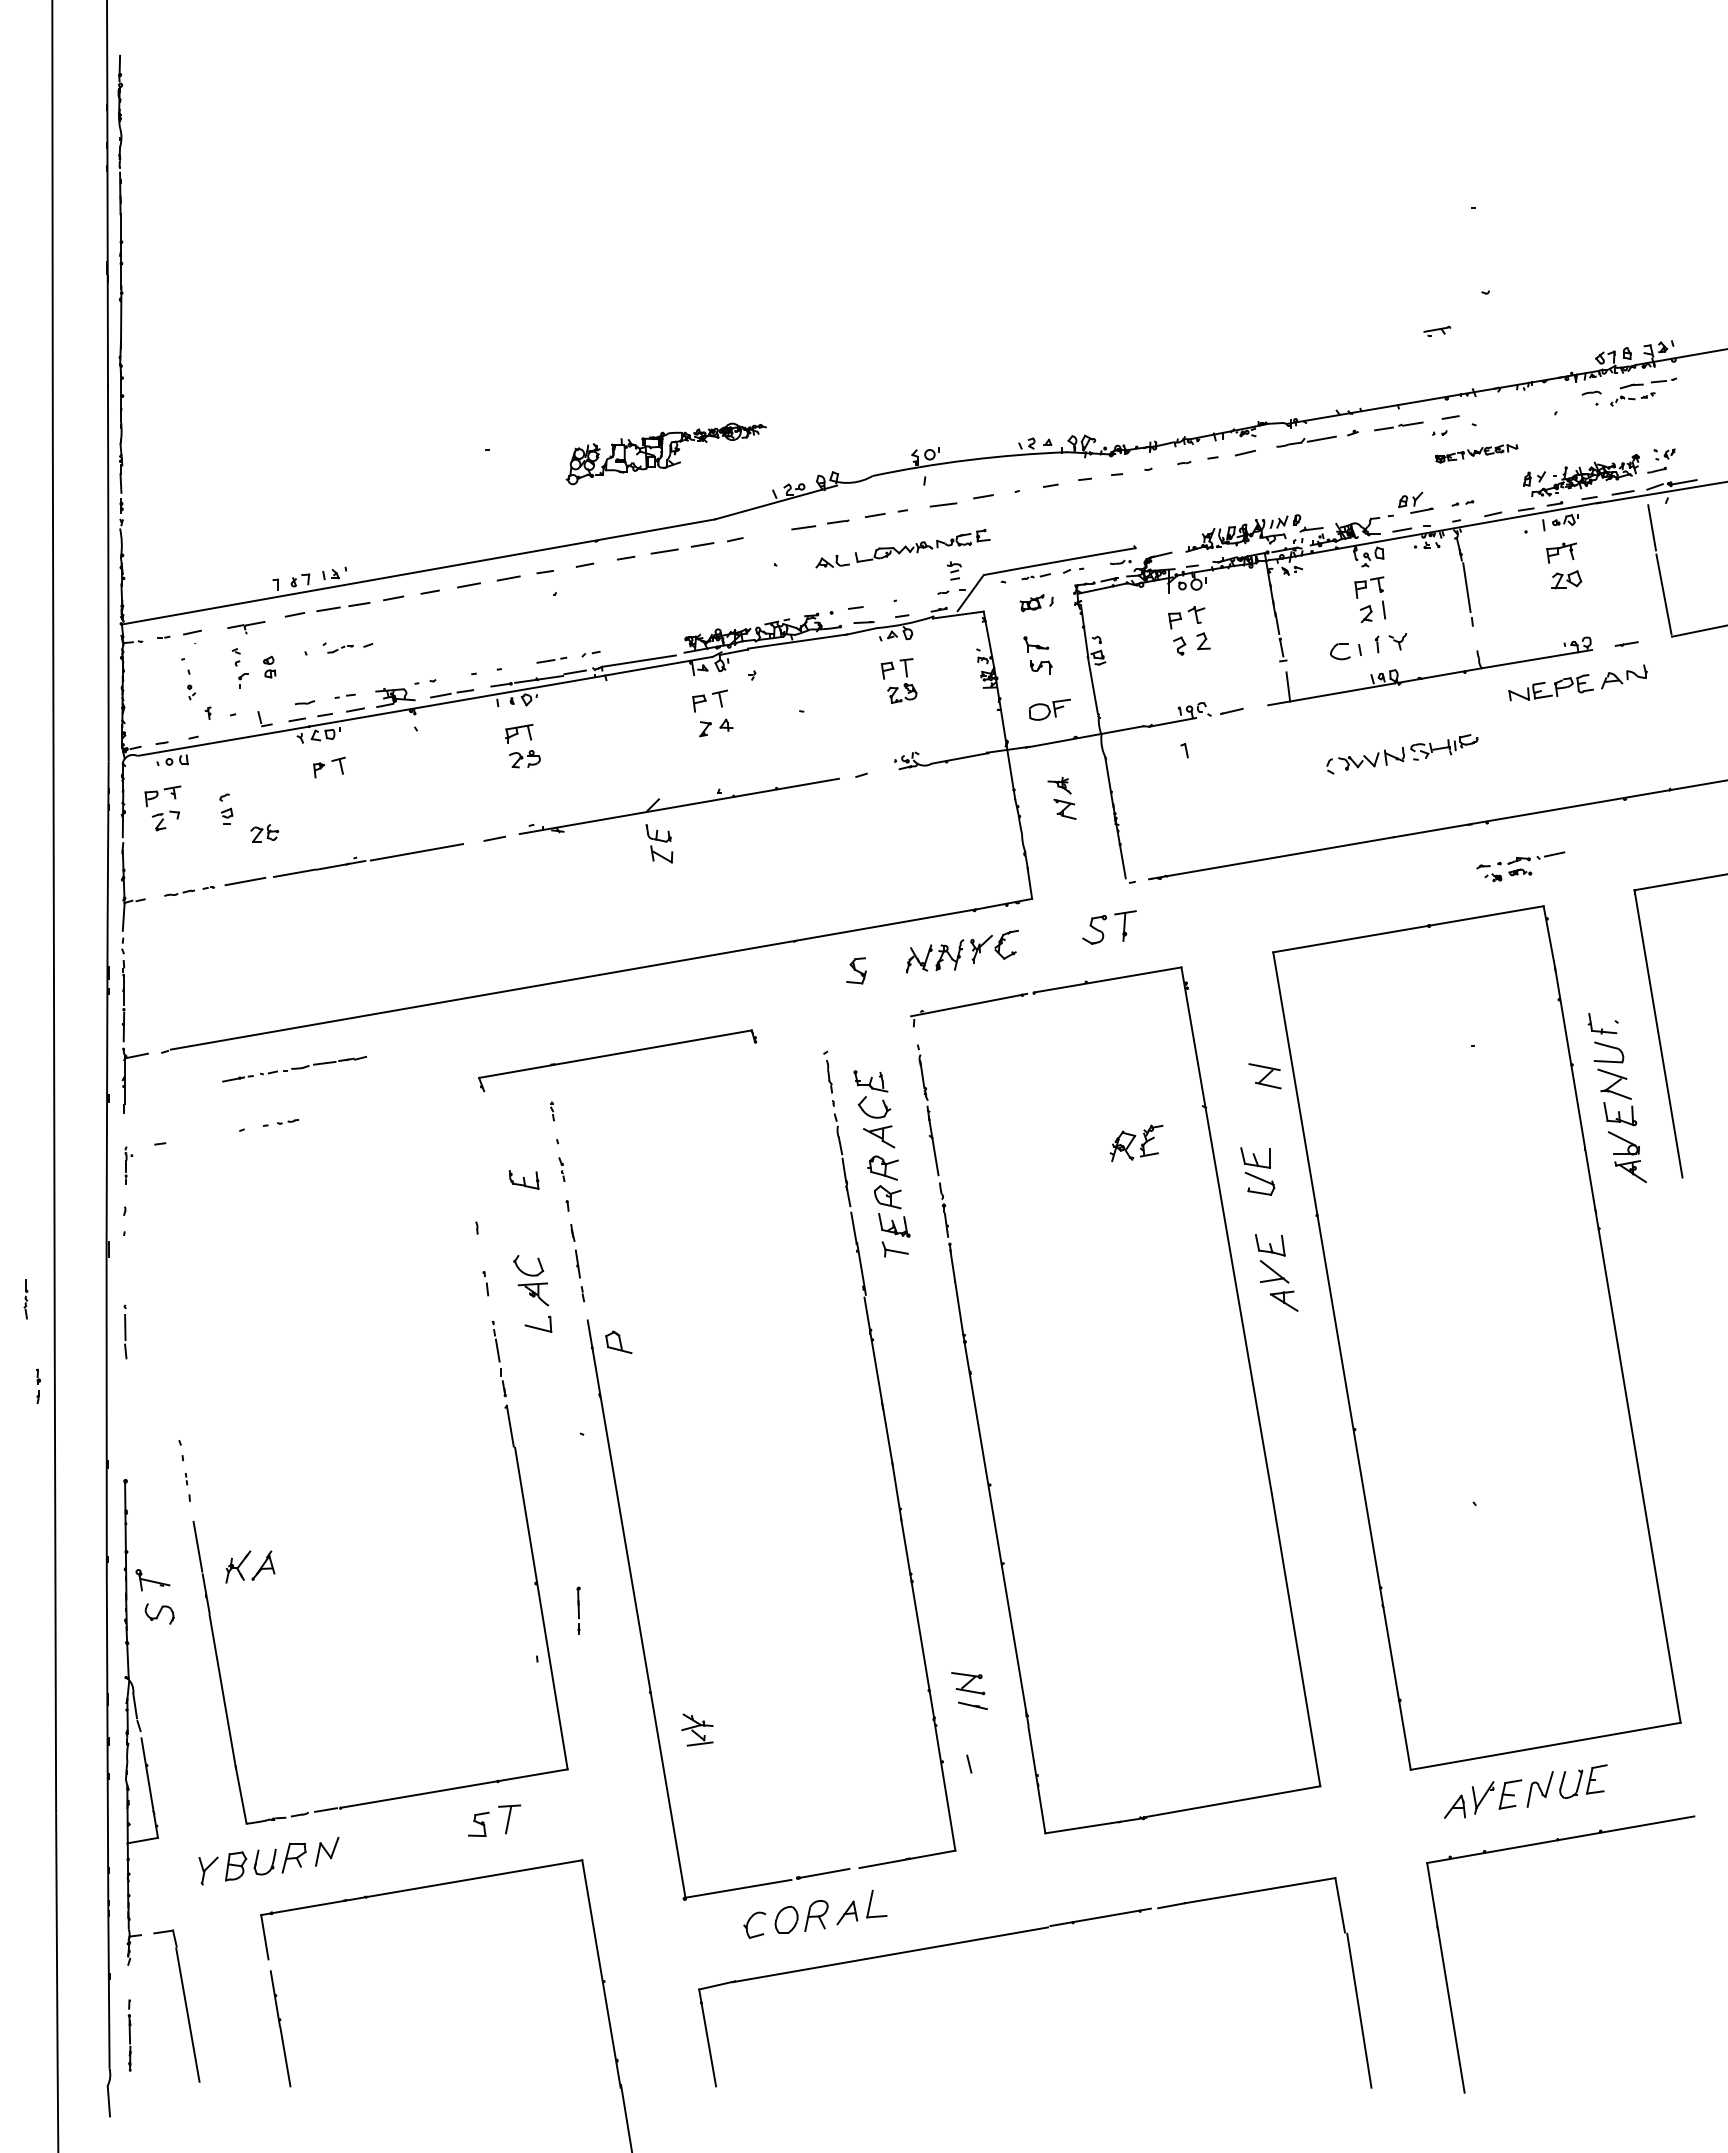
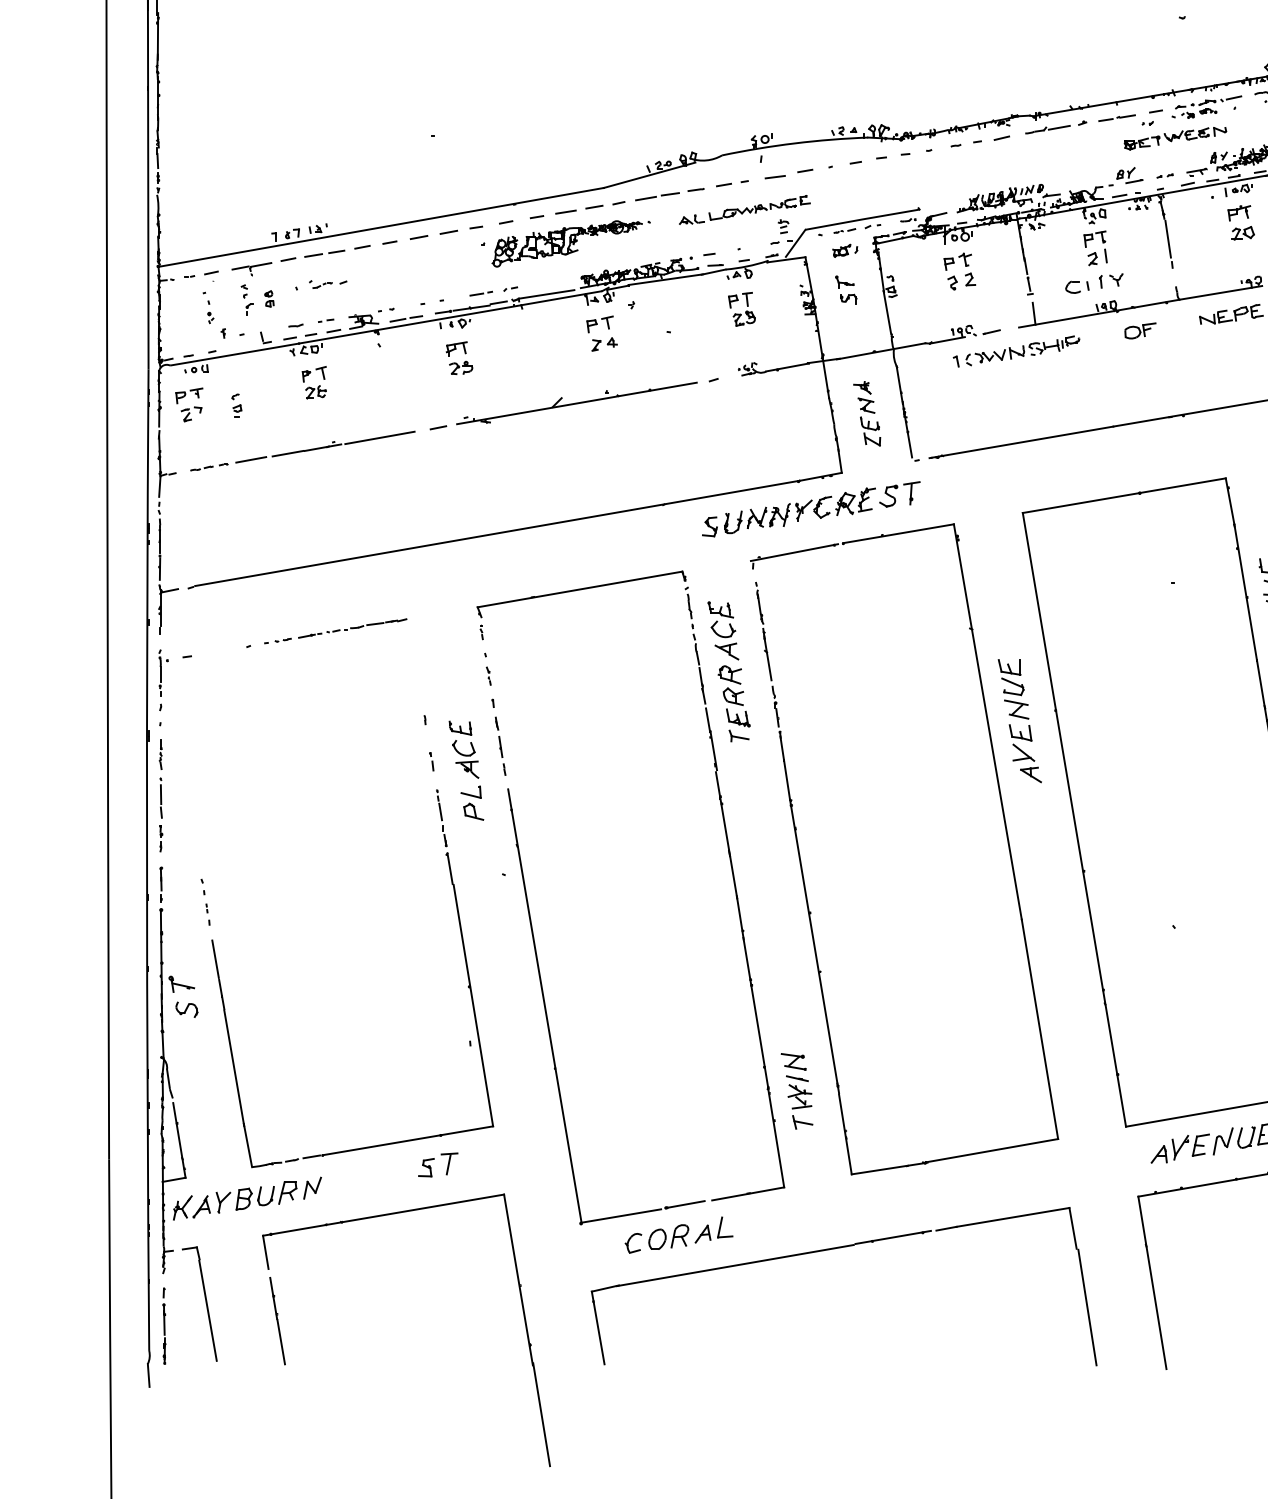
part: (1437, 330) -> (1197, 171), moved
part: (665, 453) -> (566, 243), moved
part: (1476, 453) -> (1175, 138), size x1.67
line: (771, 533) -> (646, 198), added
part: (246, 627) -> (252, 269), size x1.43
part: (1049, 709) -> (1140, 330), moved
part: (1402, 754) -> (1022, 350), moved
part: (264, 833) -> (315, 392), moved
part: (659, 843) -> (870, 431), moved
part: (1520, 866) -> (1208, 106), moved
part: (887, 964) -> (733, 522), added
part: (617, 1060) -> (581, 594), moved
part: (294, 1068) -> (352, 627), moved
part: (1264, 1076) -> (1016, 709), moved
part: (1136, 1143) -> (855, 501), moved
part: (128, 1165) -> (163, 673), size x1.67
part: (523, 1179) -> (459, 727), moved
part: (25, 1299) -> (160, 754), moved
part: (618, 1341) -> (473, 811), moved
part: (38, 1385) -> (161, 838), moved
part: (243, 1562) -> (186, 1204), moved
part: (578, 1610) -> (161, 884), moved
part: (697, 1729) -> (800, 1096), moved
line: (980, 1764) -> (803, 1122), added
part: (129, 2035) -> (164, 1326), size x1.43

